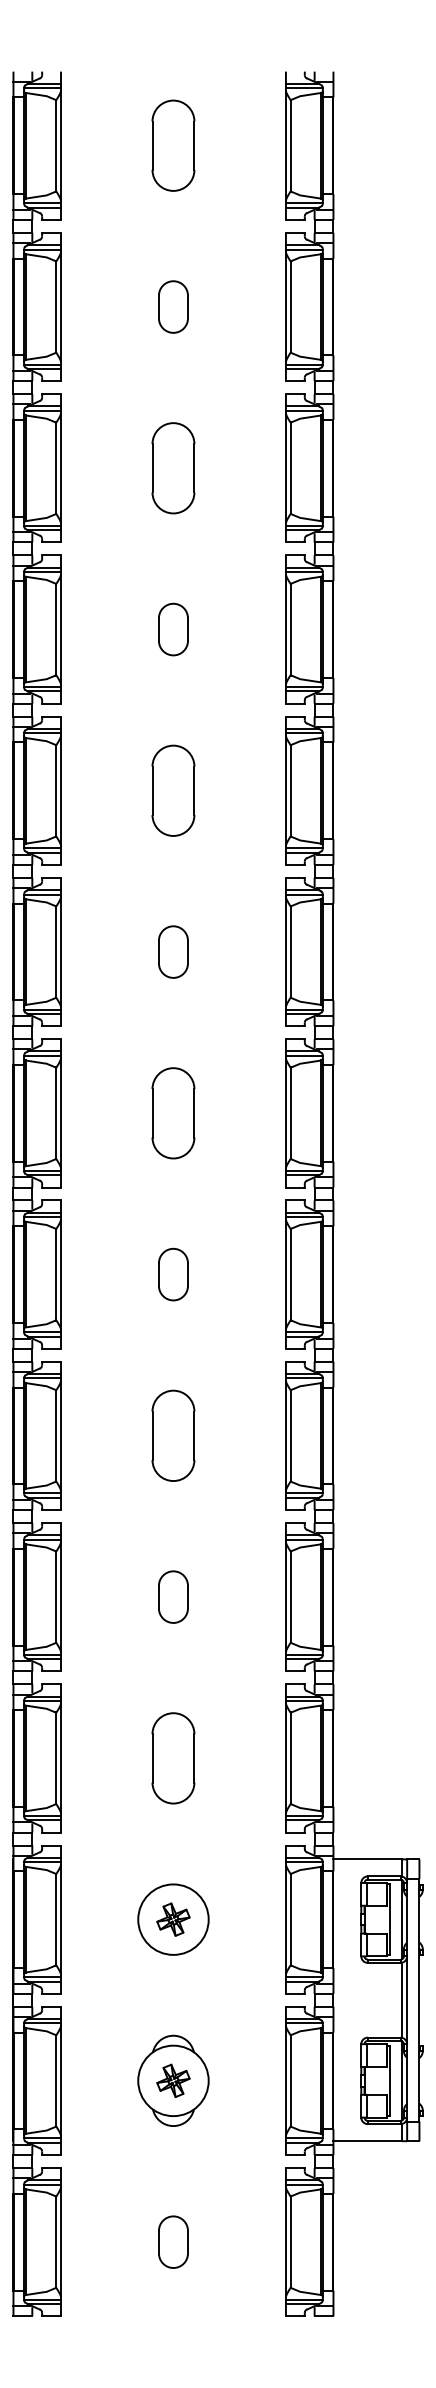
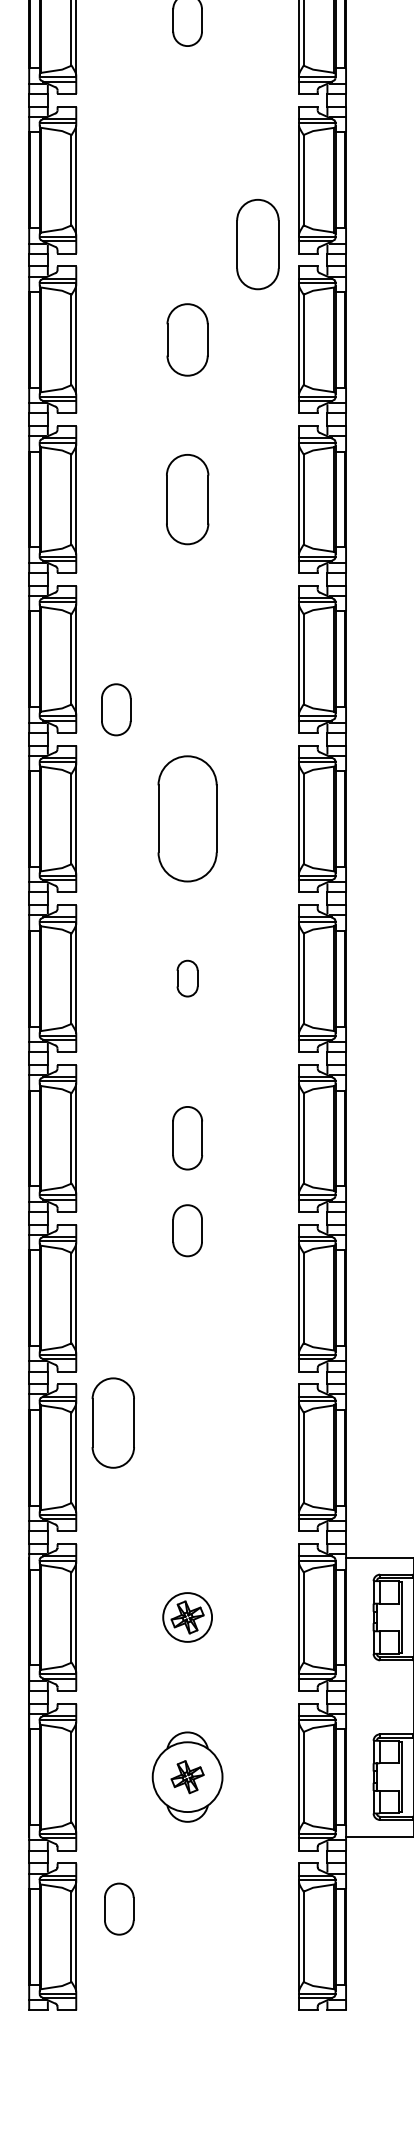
part: (173, 468) -> (257, 244), moved
part: (173, 629) -> (187, 339), size x1.4
part: (173, 951) -> (116, 709), moved
part: (173, 1113) -> (187, 819), size x1.4
part: (173, 1274) -> (187, 978), size x0.7
part: (173, 1435) -> (187, 1138), size x0.7
part: (173, 1596) -> (187, 1230), moved
part: (173, 1758) -> (113, 1423), moved
circle: (173, 1919) -> (187, 1617), size x0.7
part: (173, 2241) -> (119, 1908), moved

